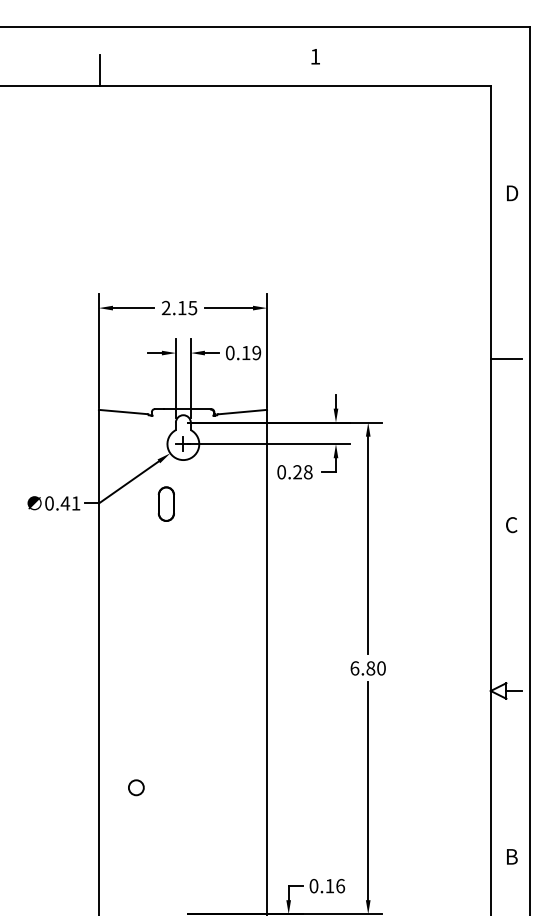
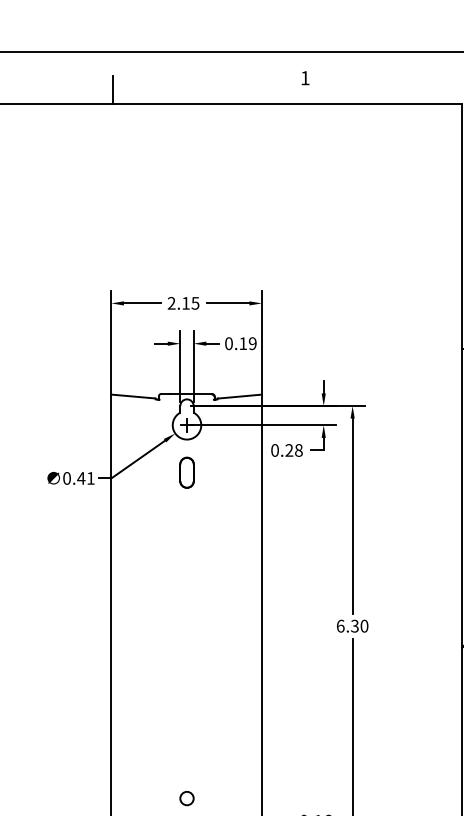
part: (165, 503) -> (186, 472), moved
text: (370, 668) -> (354, 626), 6.80 -> 6.30
circle: (136, 787) -> (187, 798), moved

